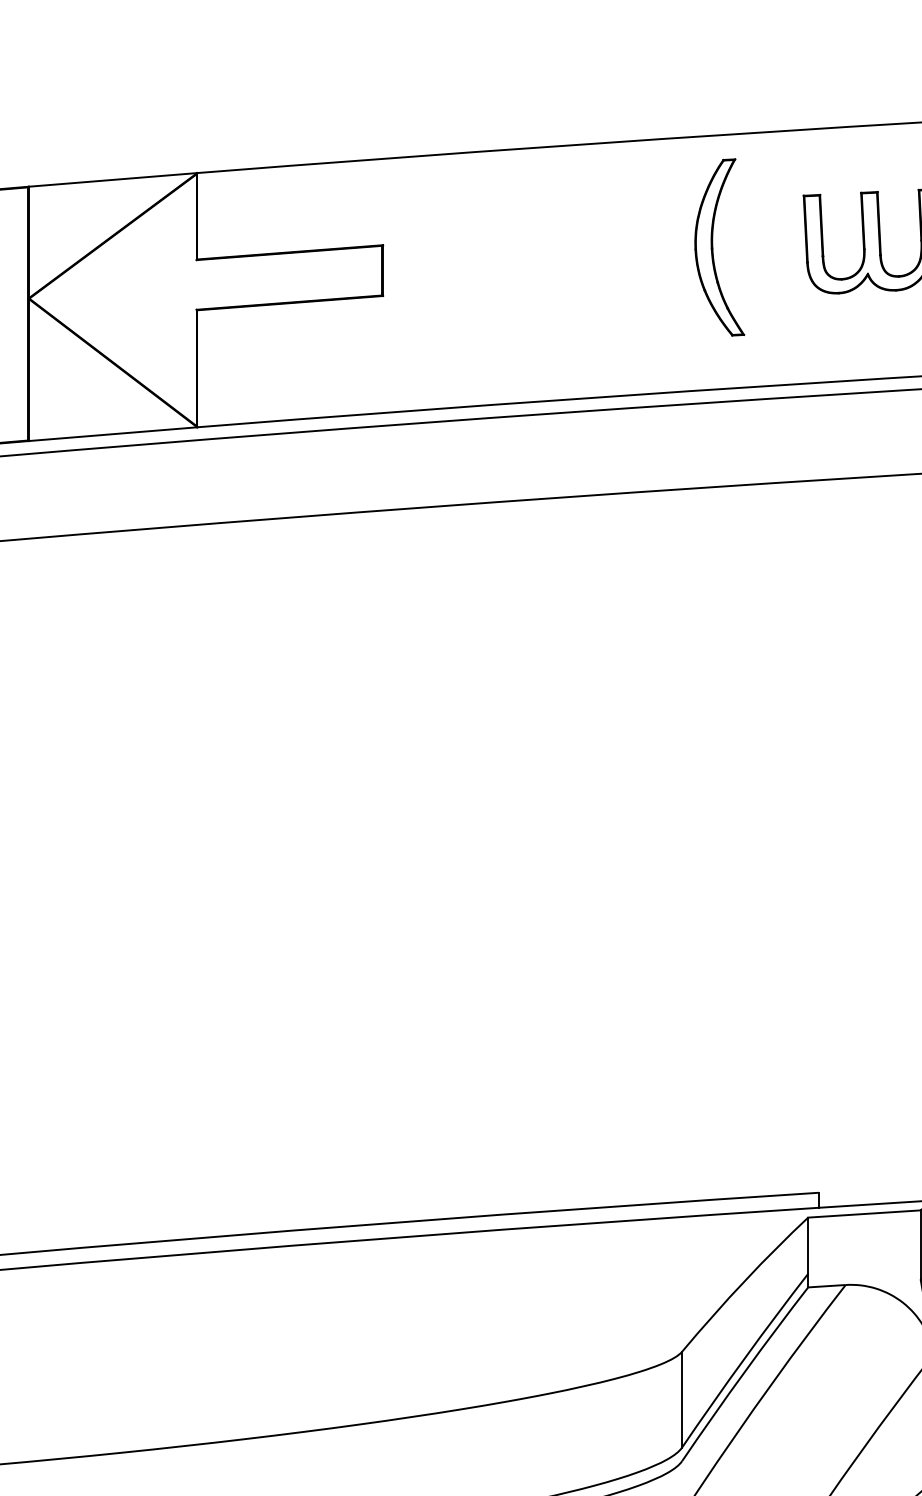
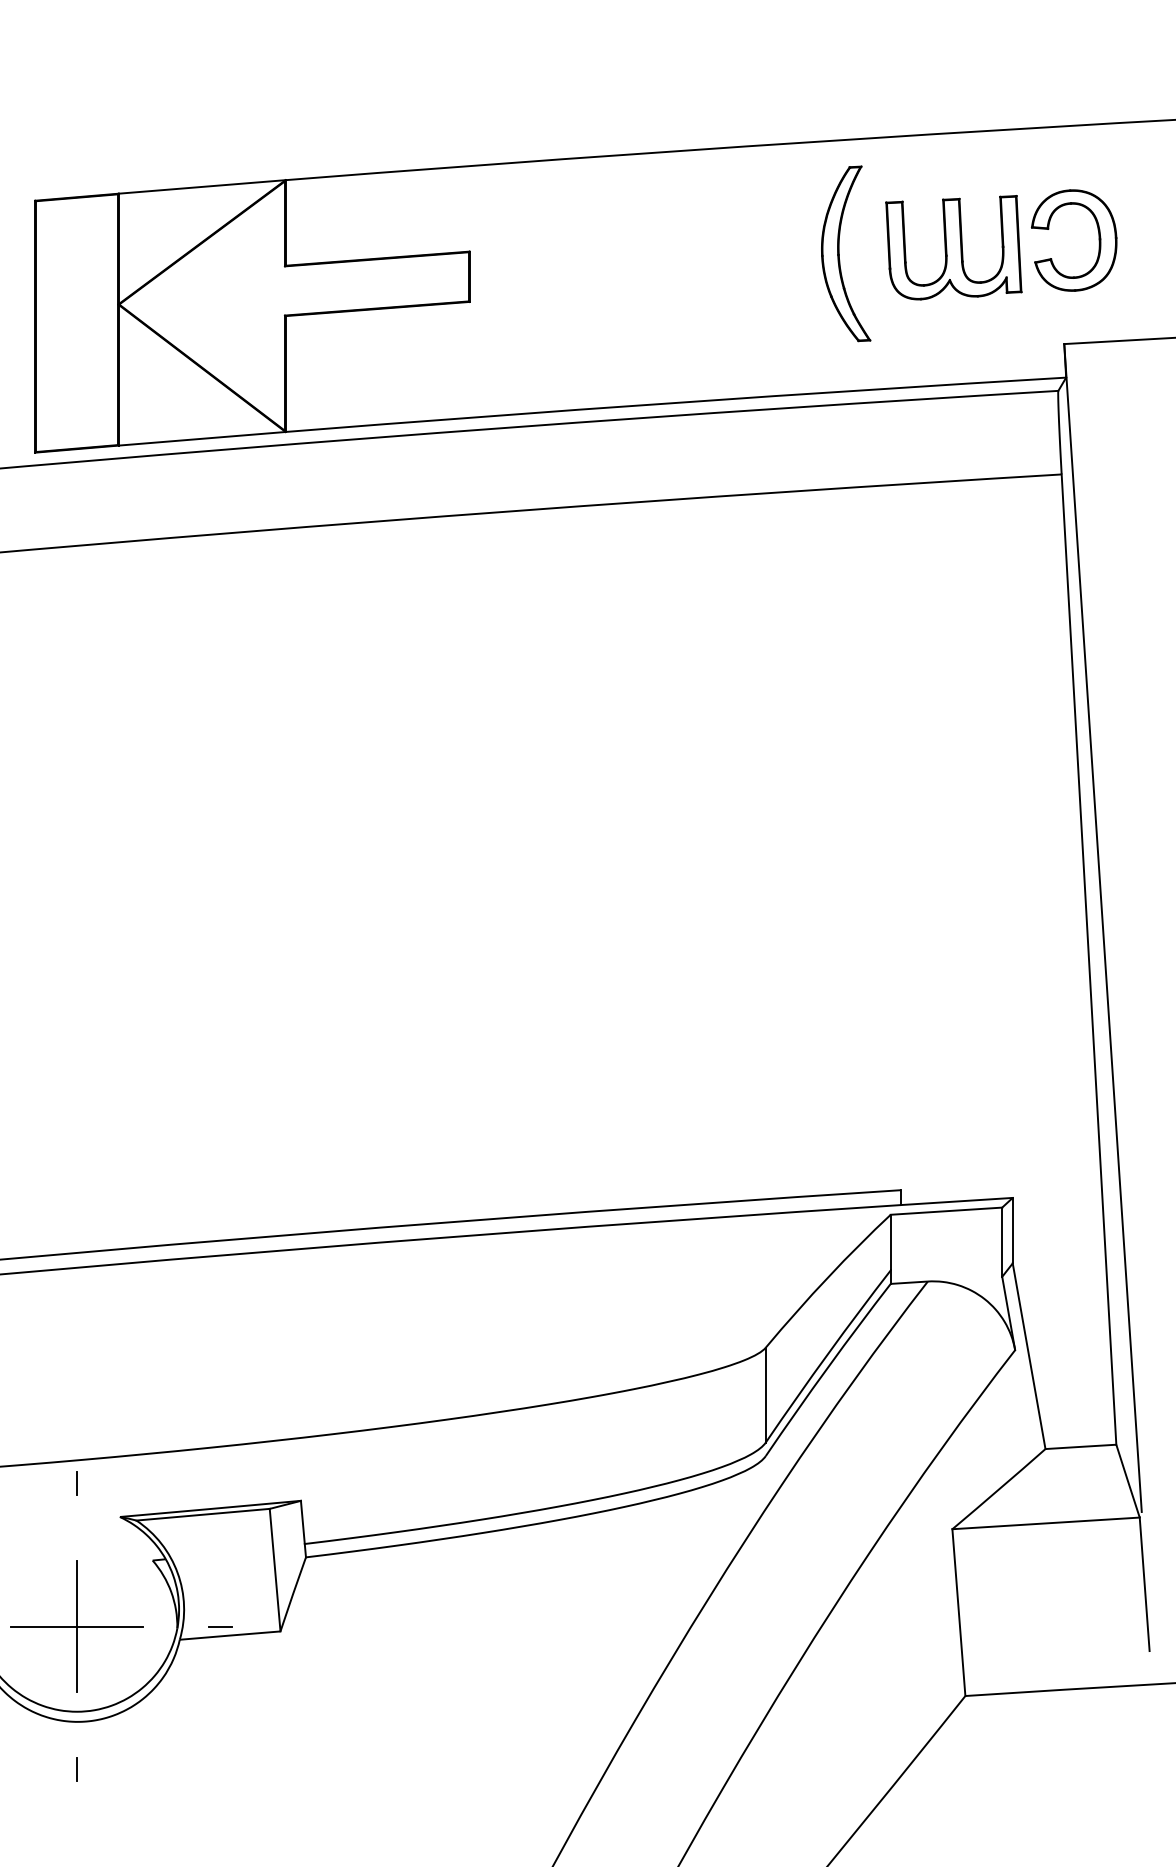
part: (713, 247) -> (839, 253), moved

